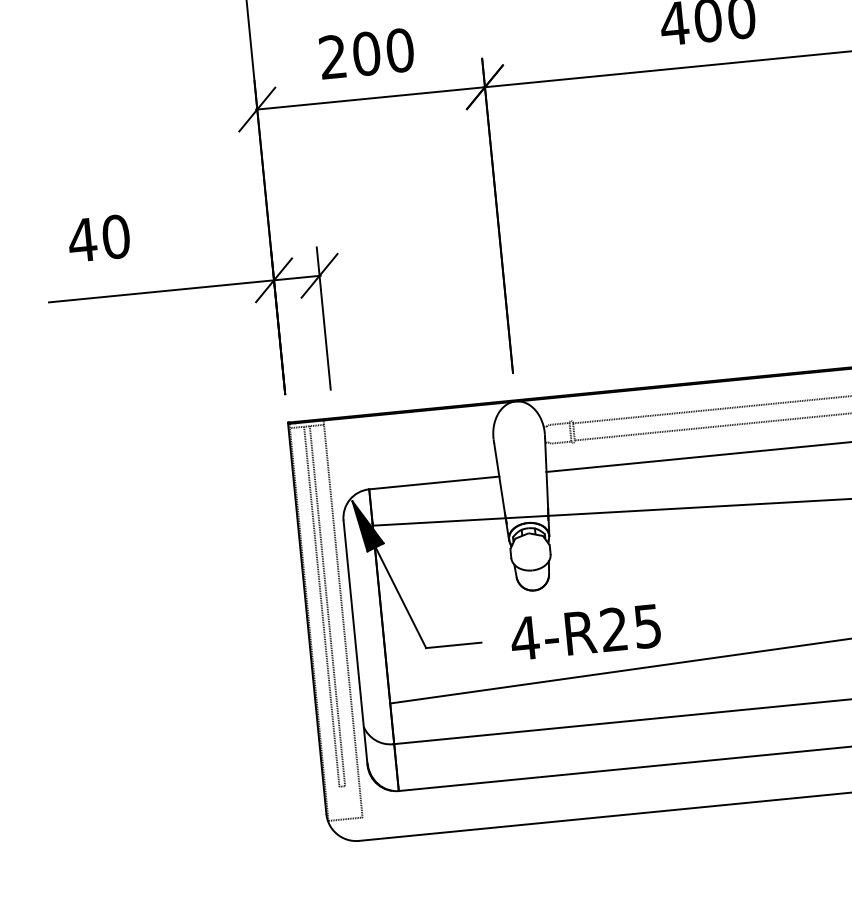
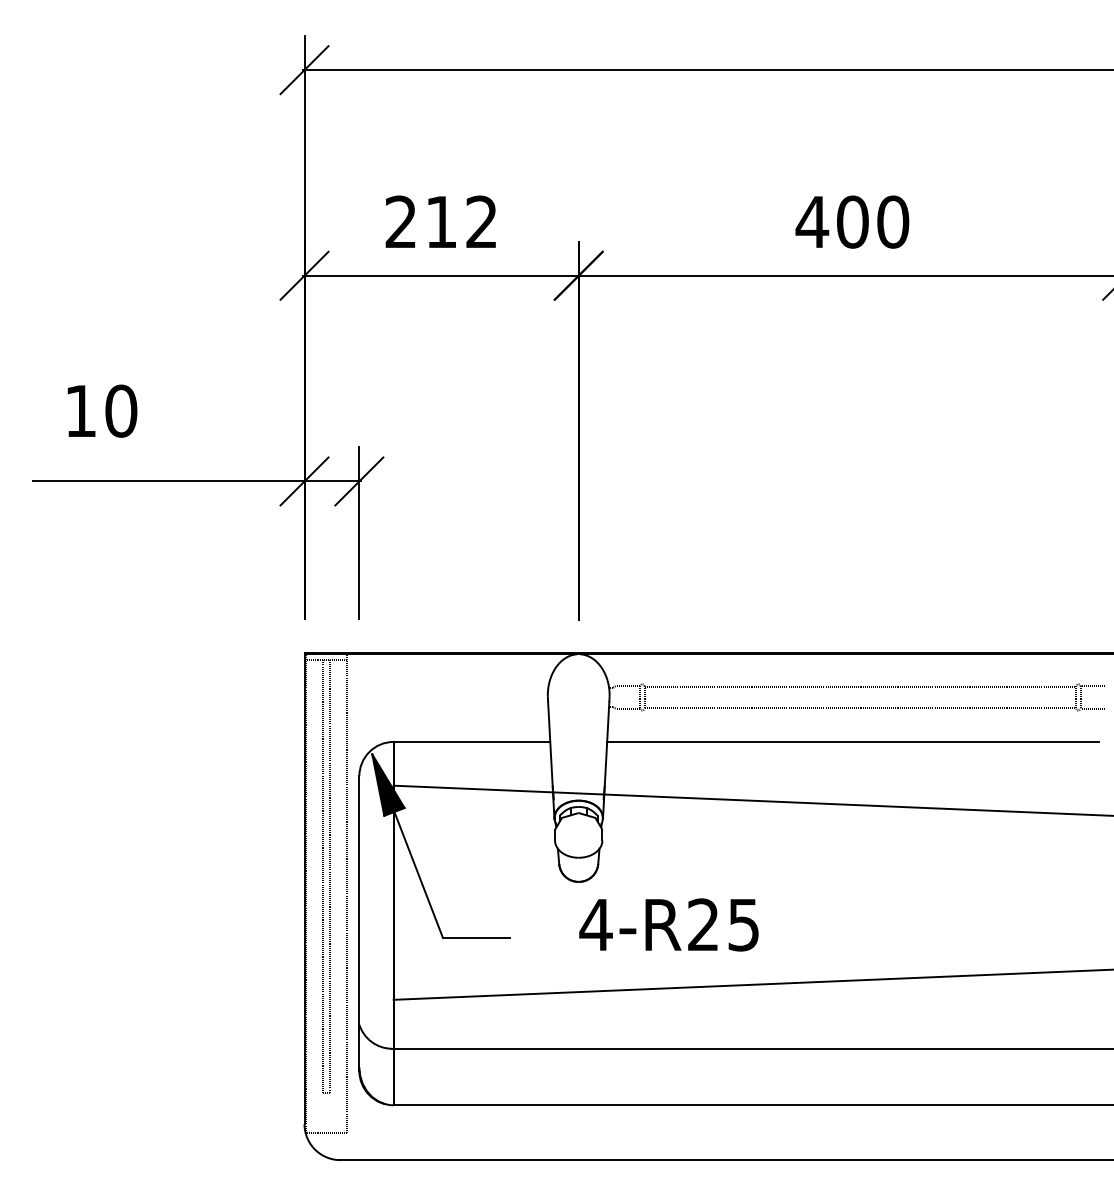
text: (383, 51) -> (461, 221), 200 -> 212
text: (82, 239) -> (80, 410), 40 -> 10
text: (585, 632) -> (668, 924), moved

